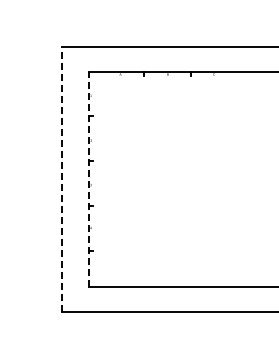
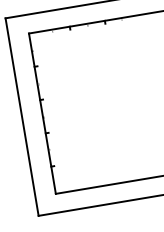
line: (61, 179) -> (21, 117), dashed -> solid
line: (89, 179) -> (42, 113), dashed -> solid

